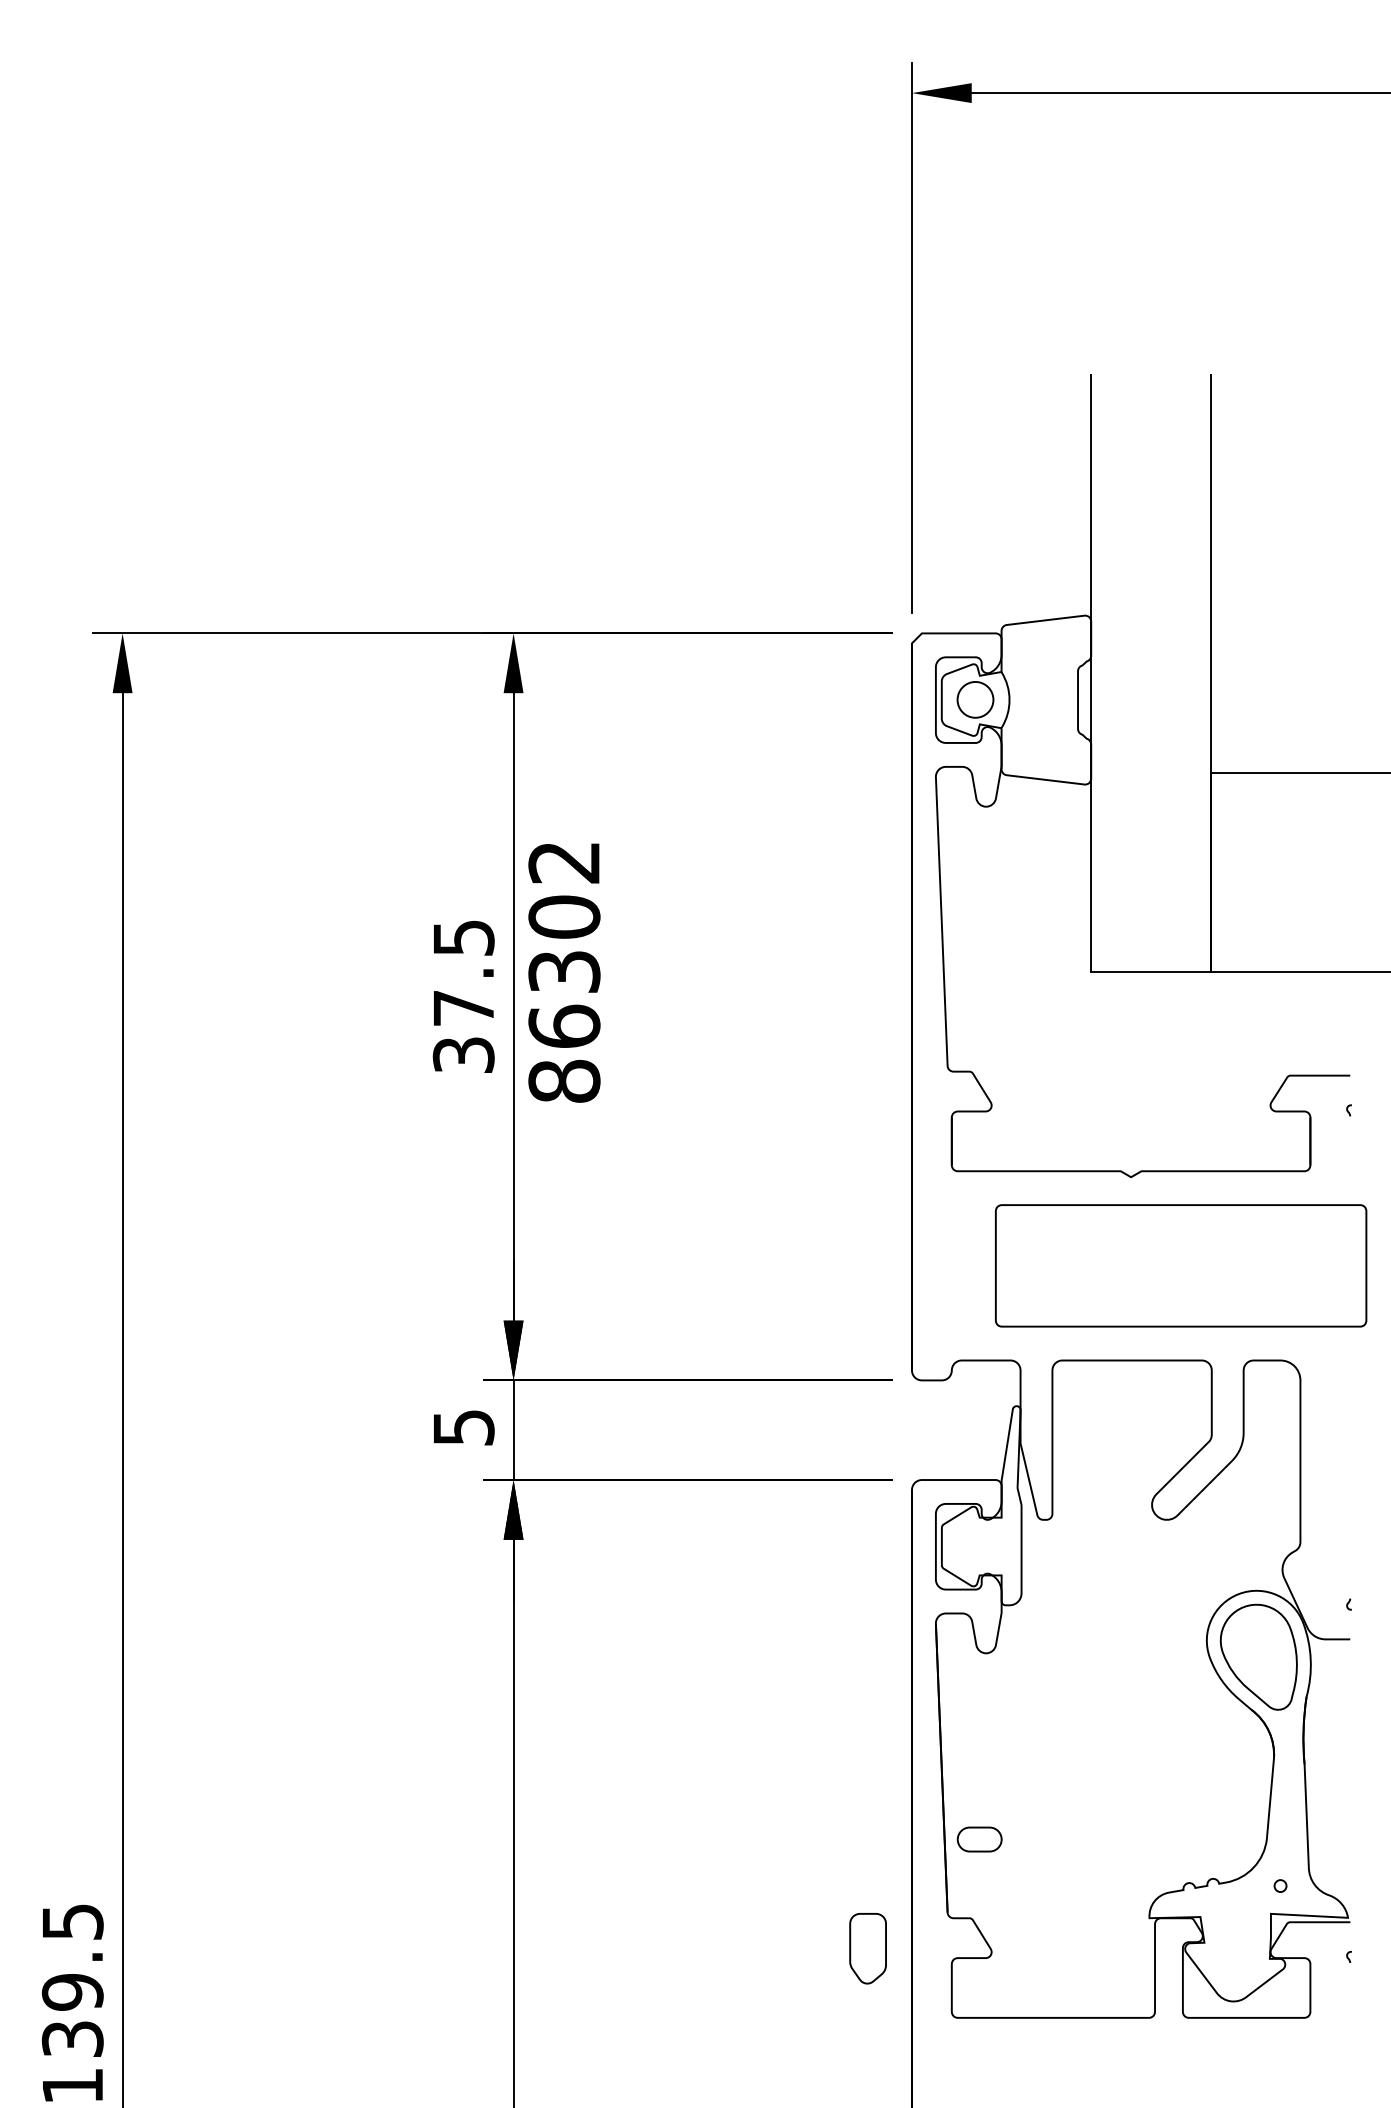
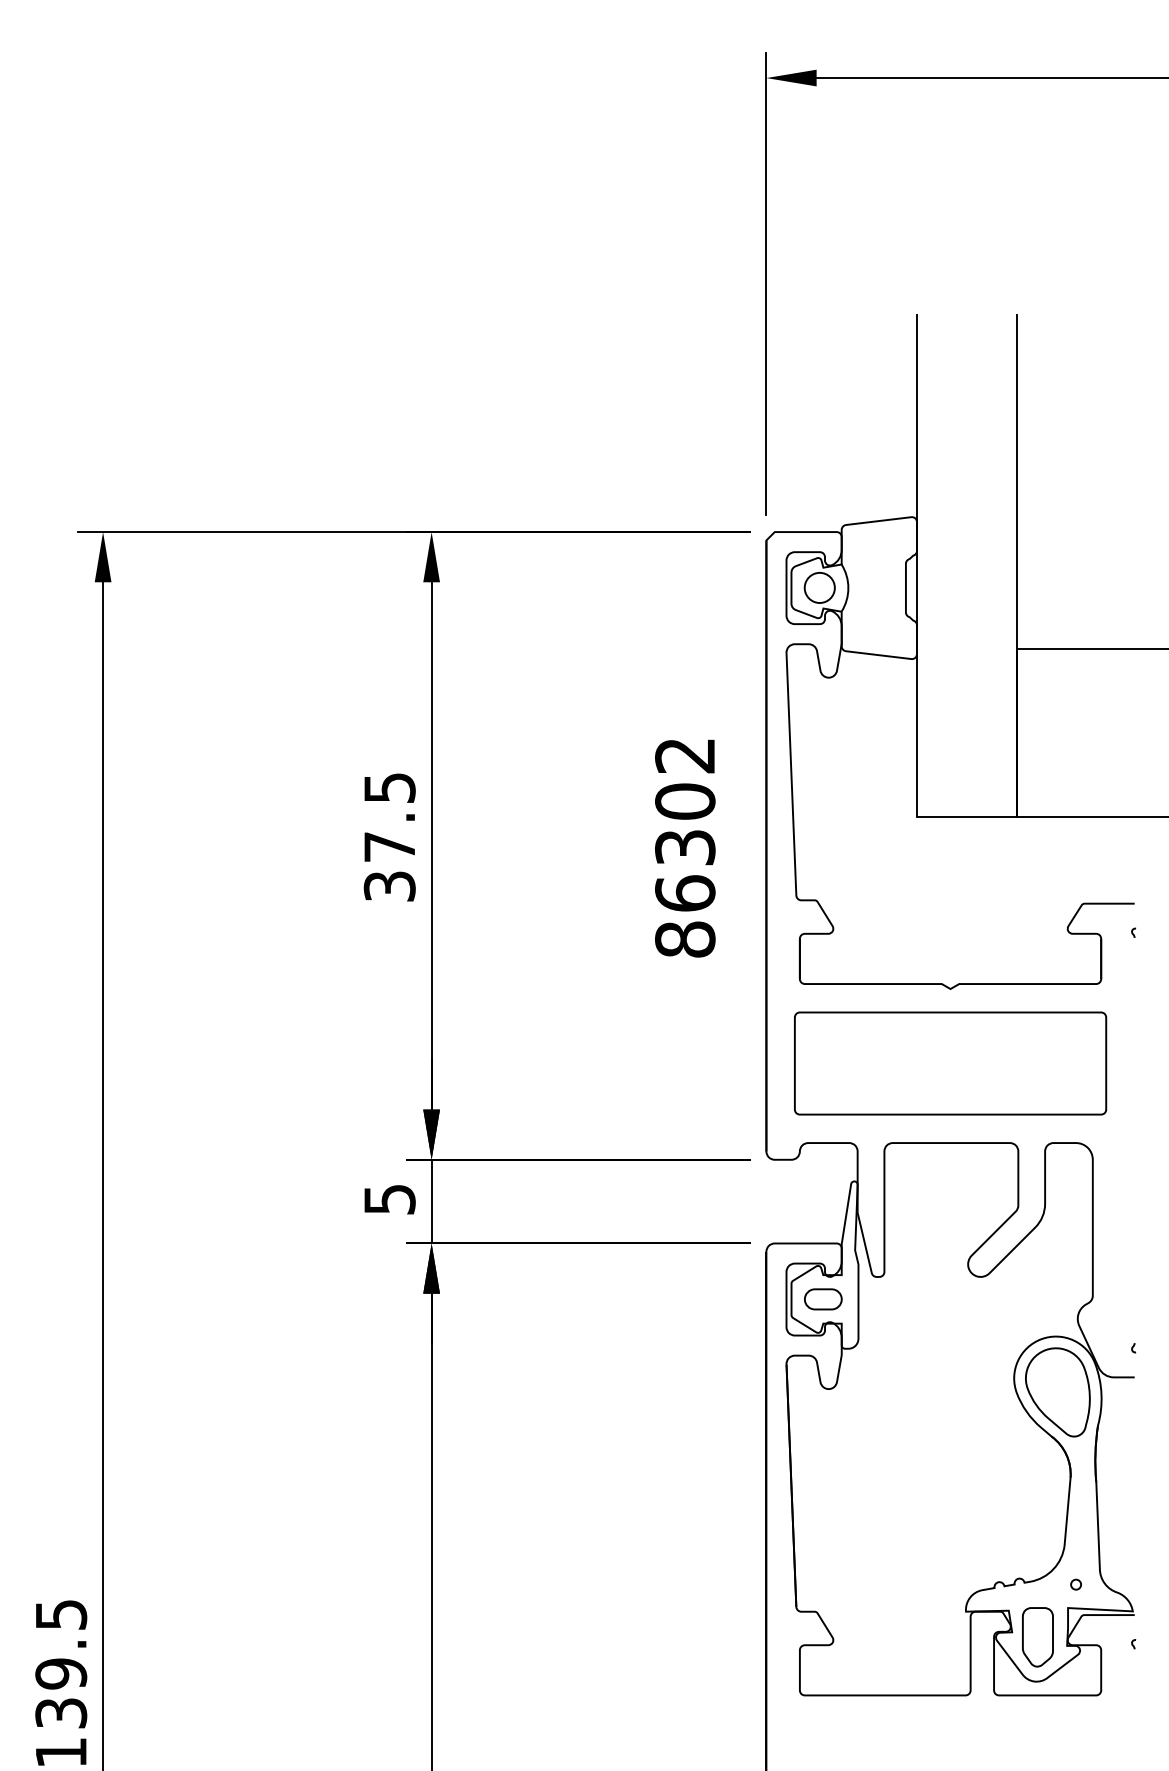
text: (564, 972) -> (685, 848), moved
part: (1181, 1265) -> (950, 1063), moved
part: (979, 1839) -> (823, 1299), moved
part: (867, 1948) -> (1037, 1637), moved

